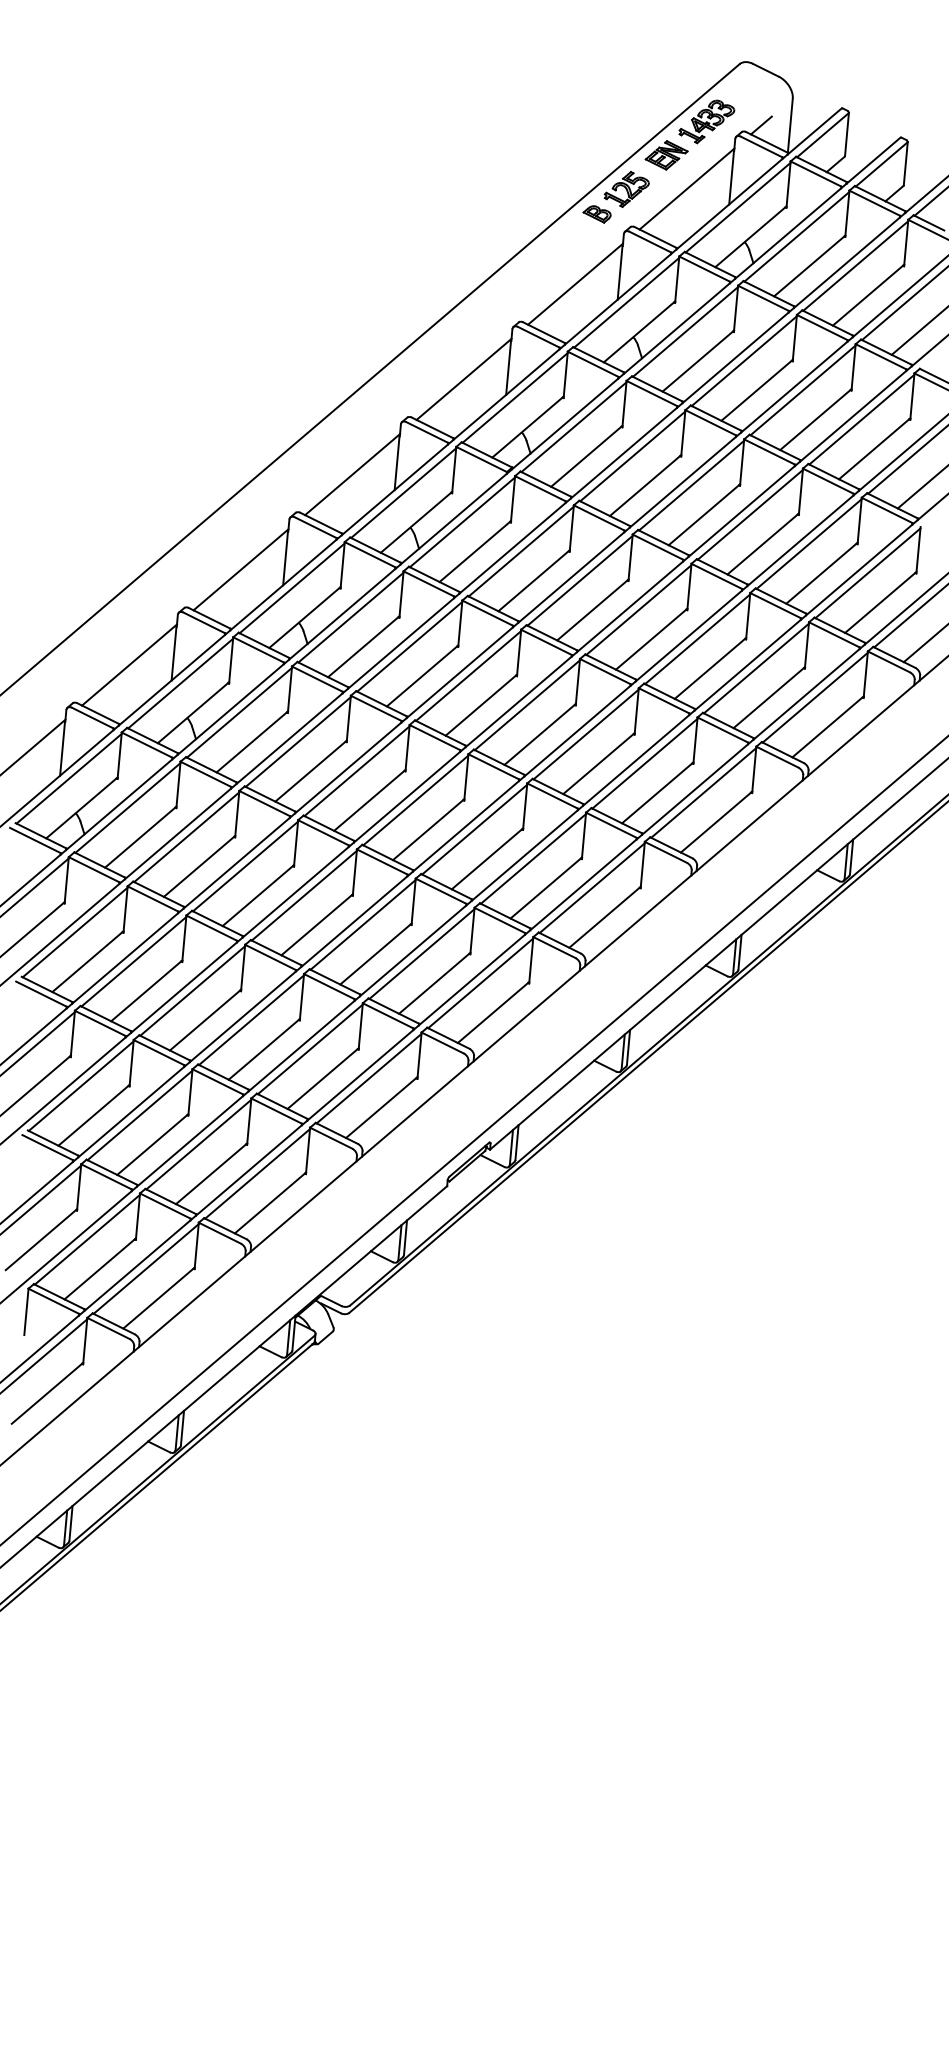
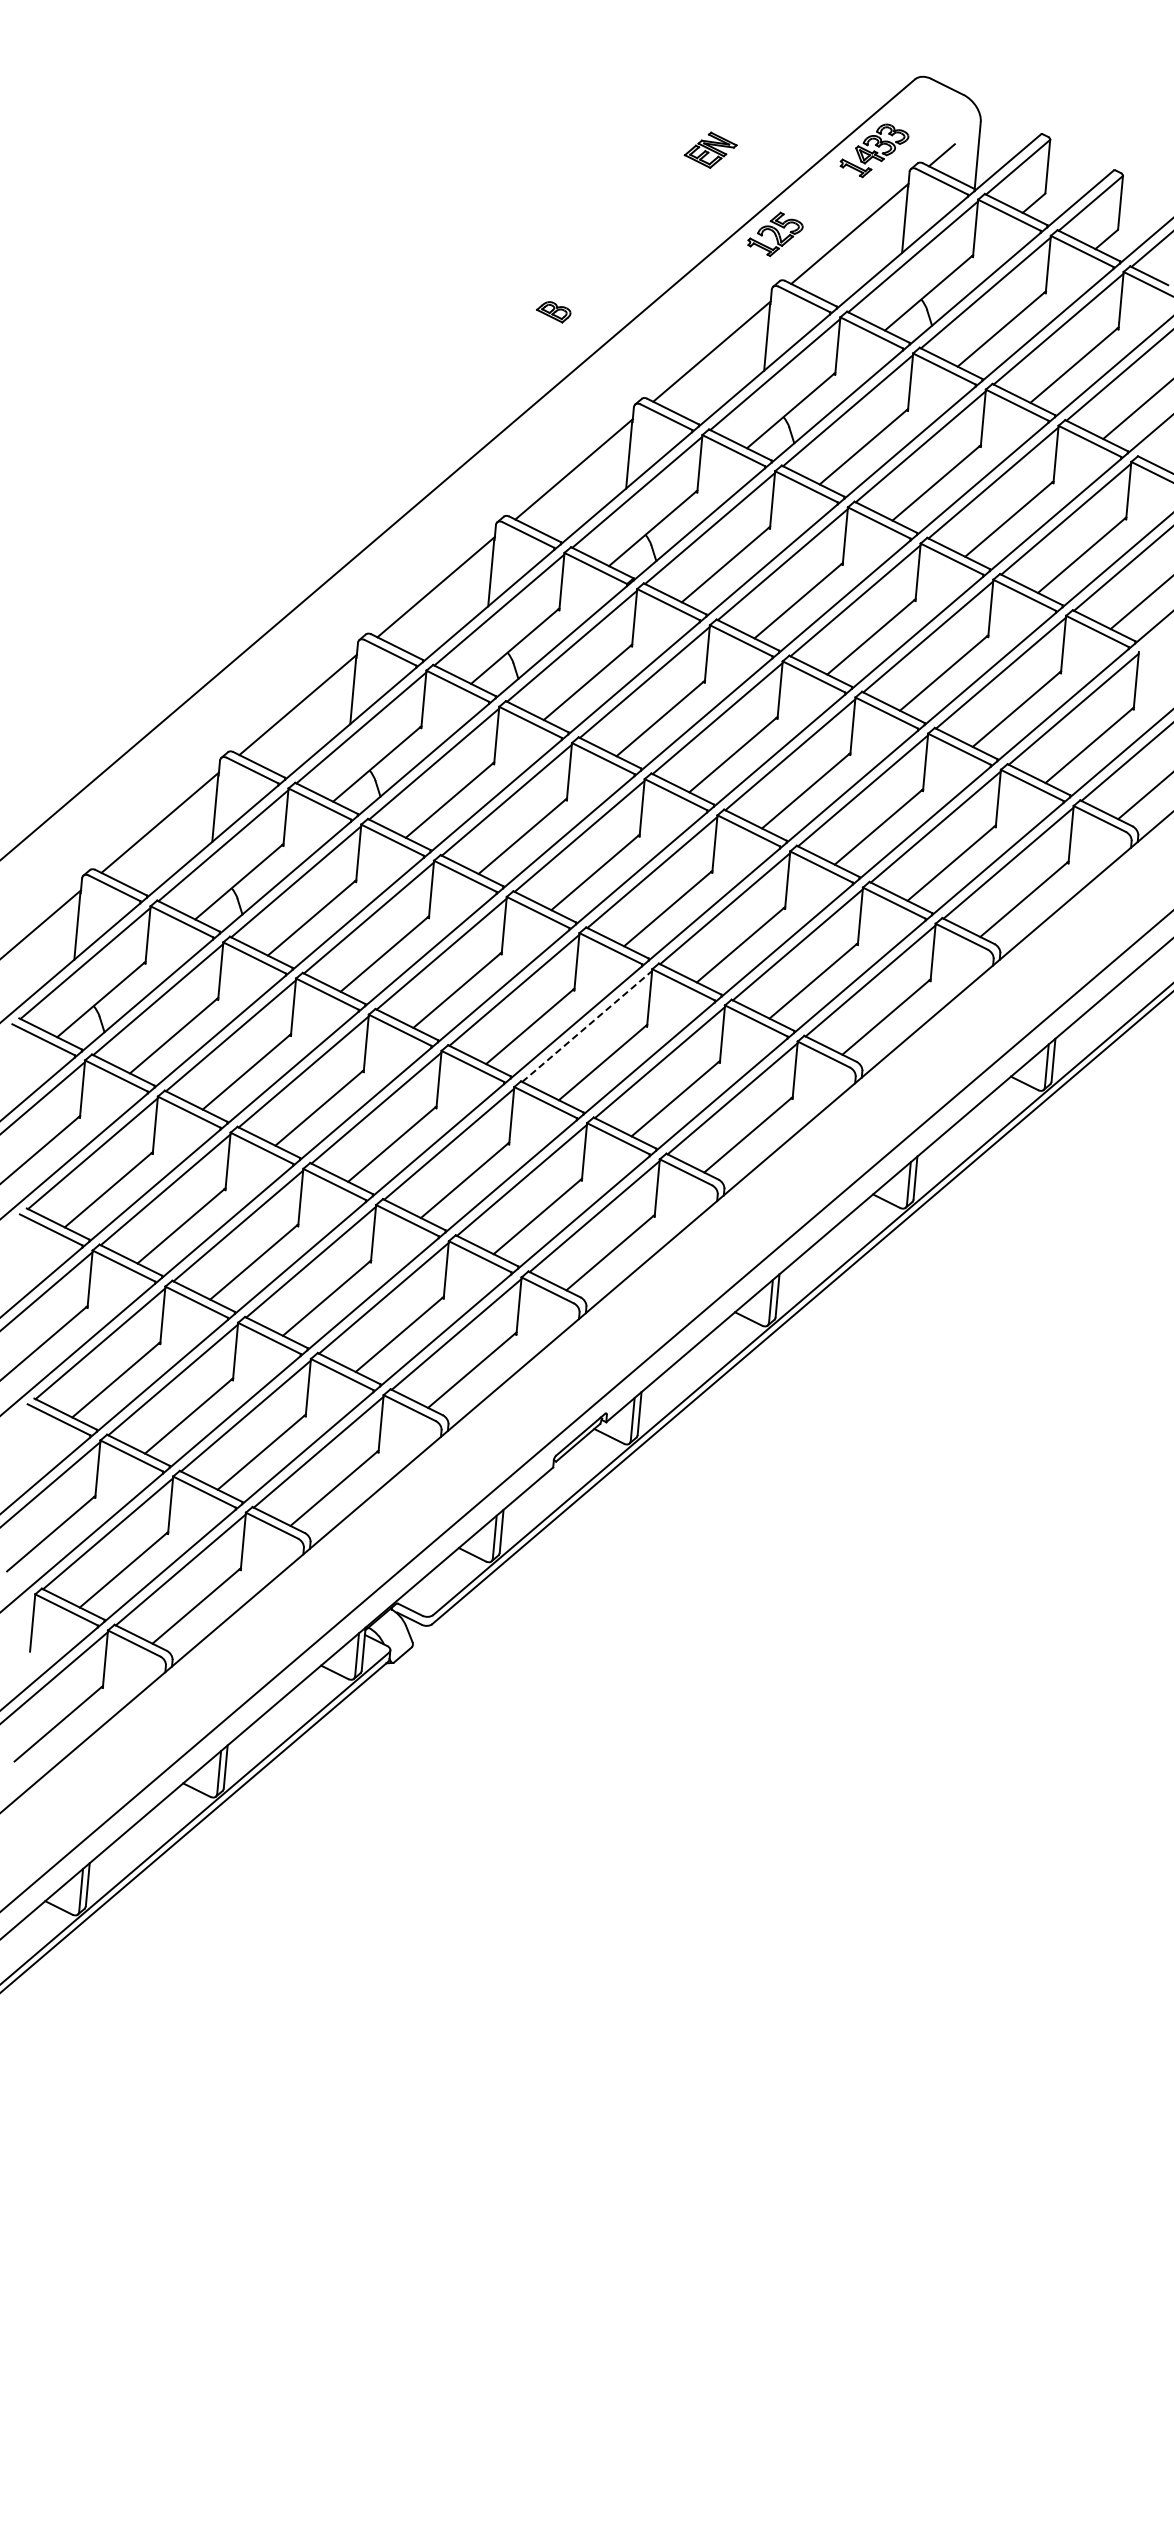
part: (666, 154) -> (710, 149), moved
part: (596, 214) -> (553, 312), moved
line: (474, 829) -> (587, 1026), solid -> dashed

